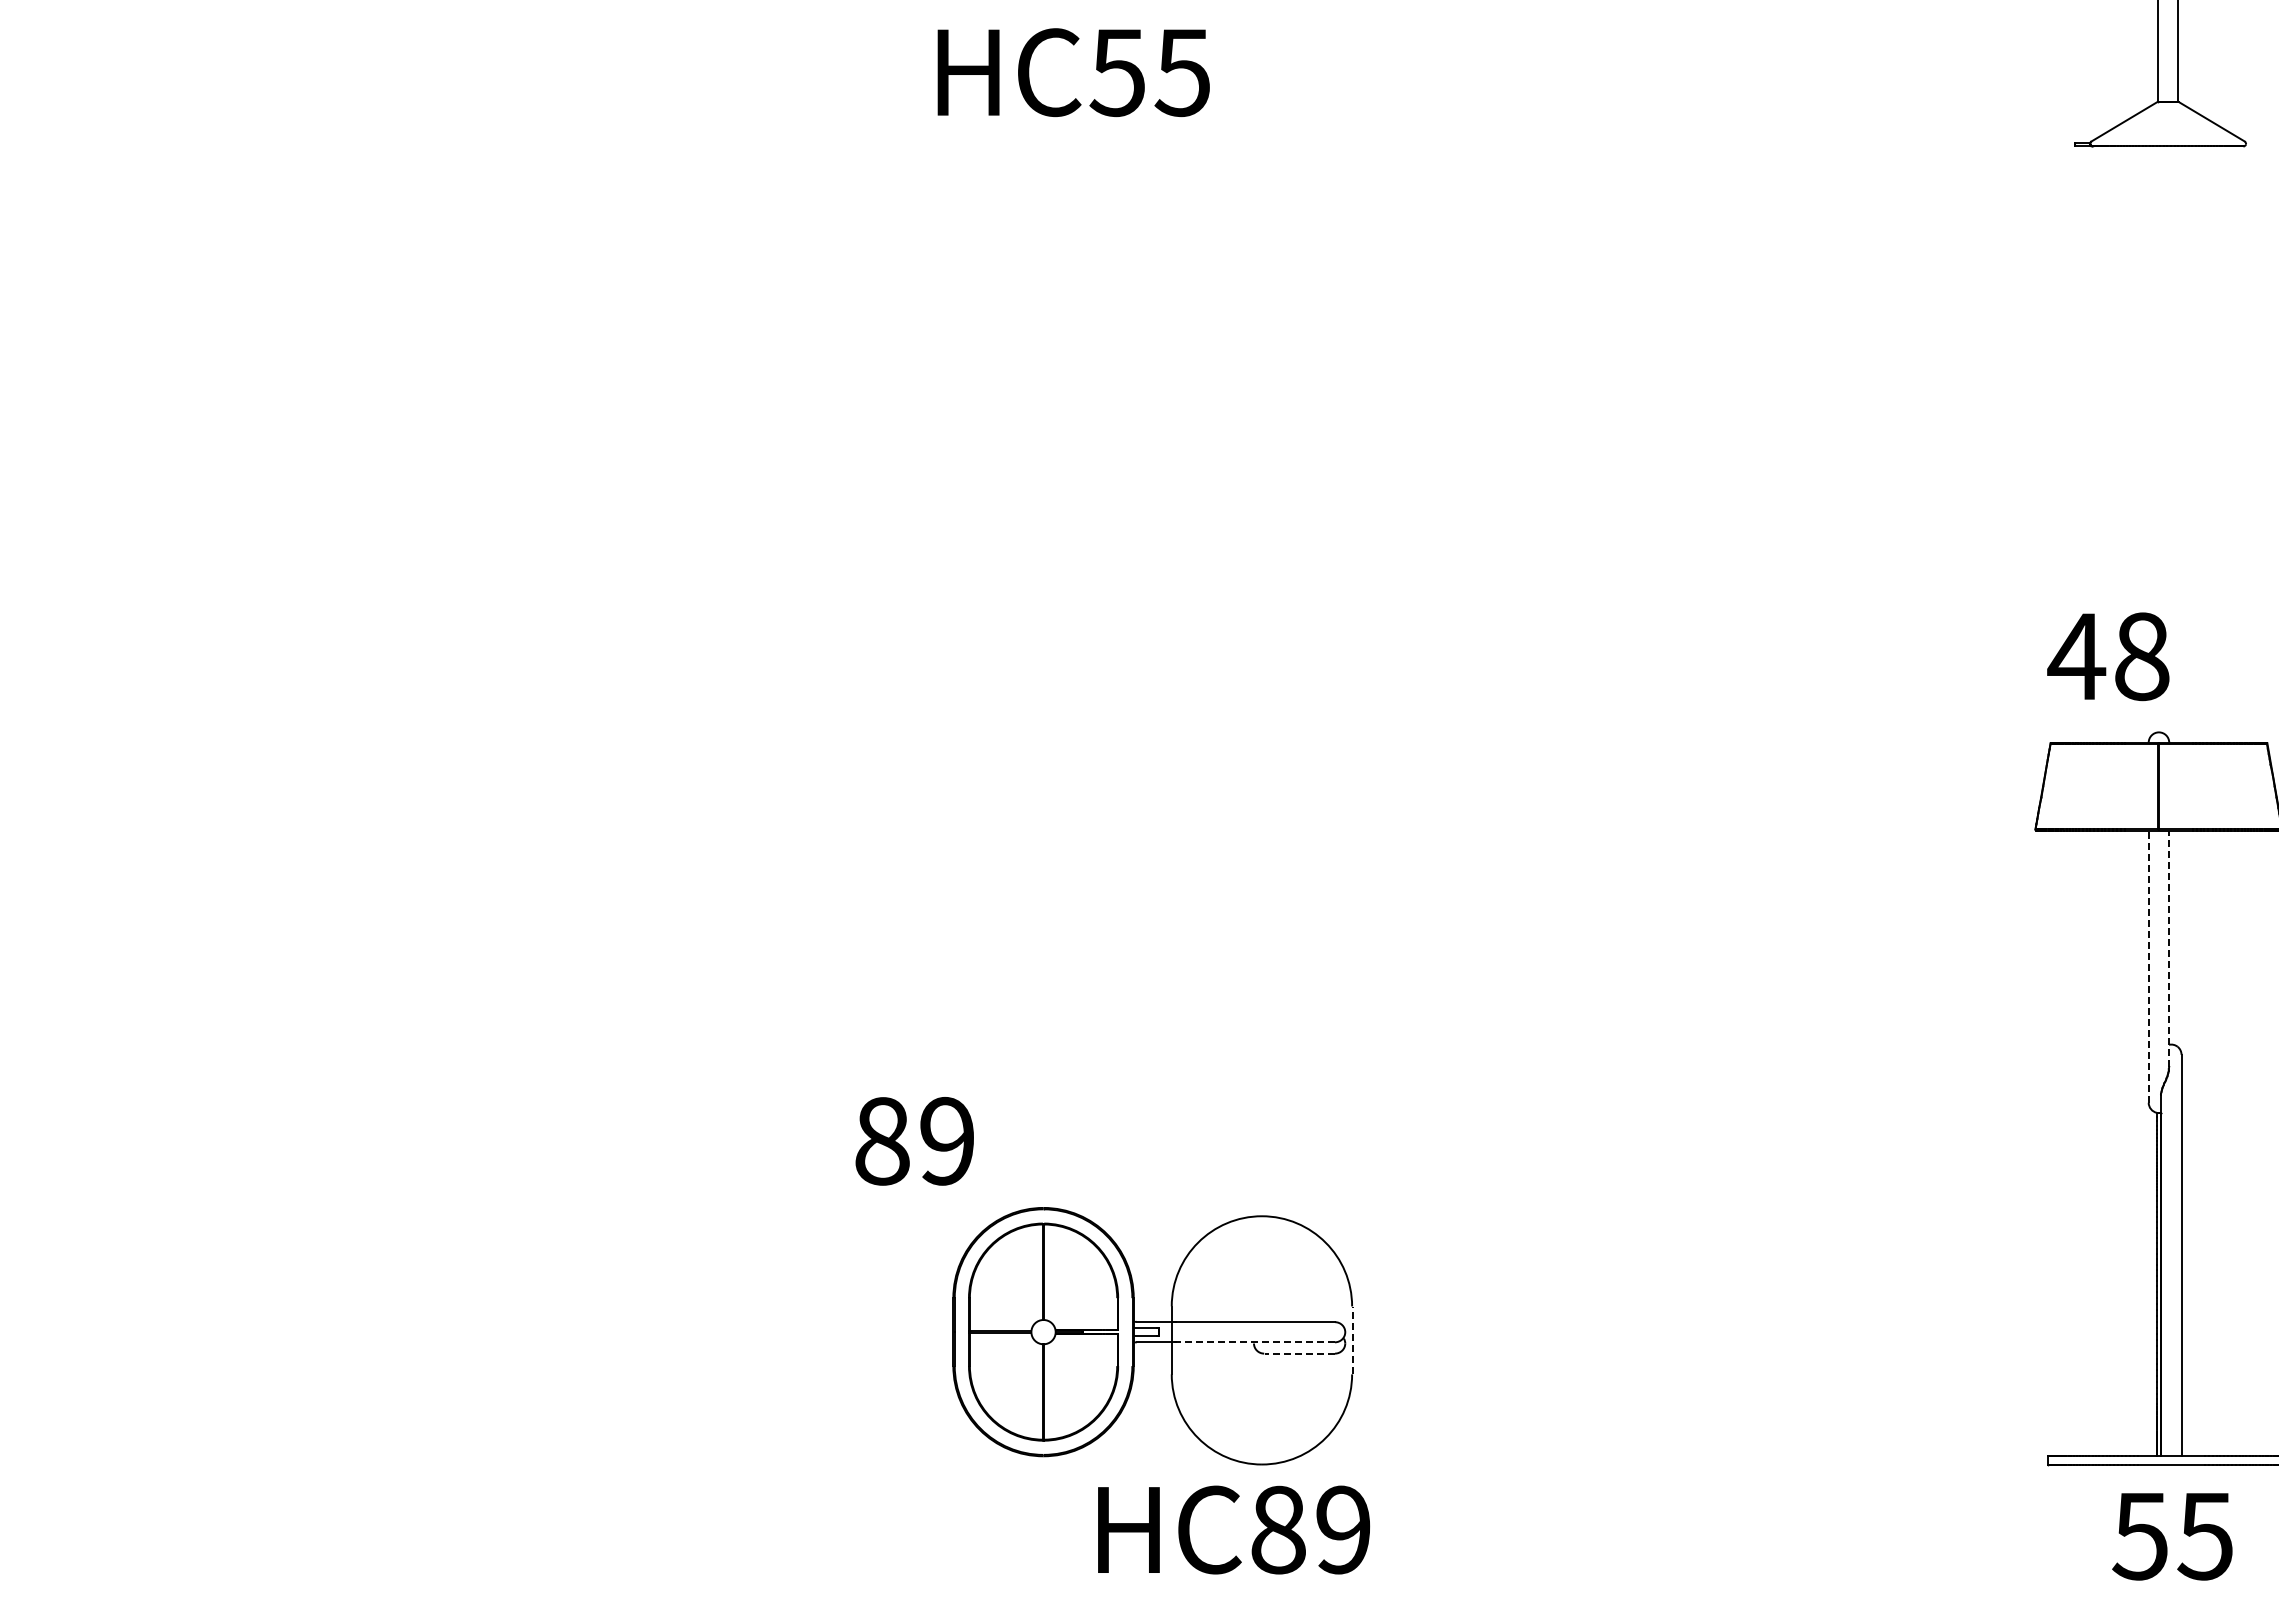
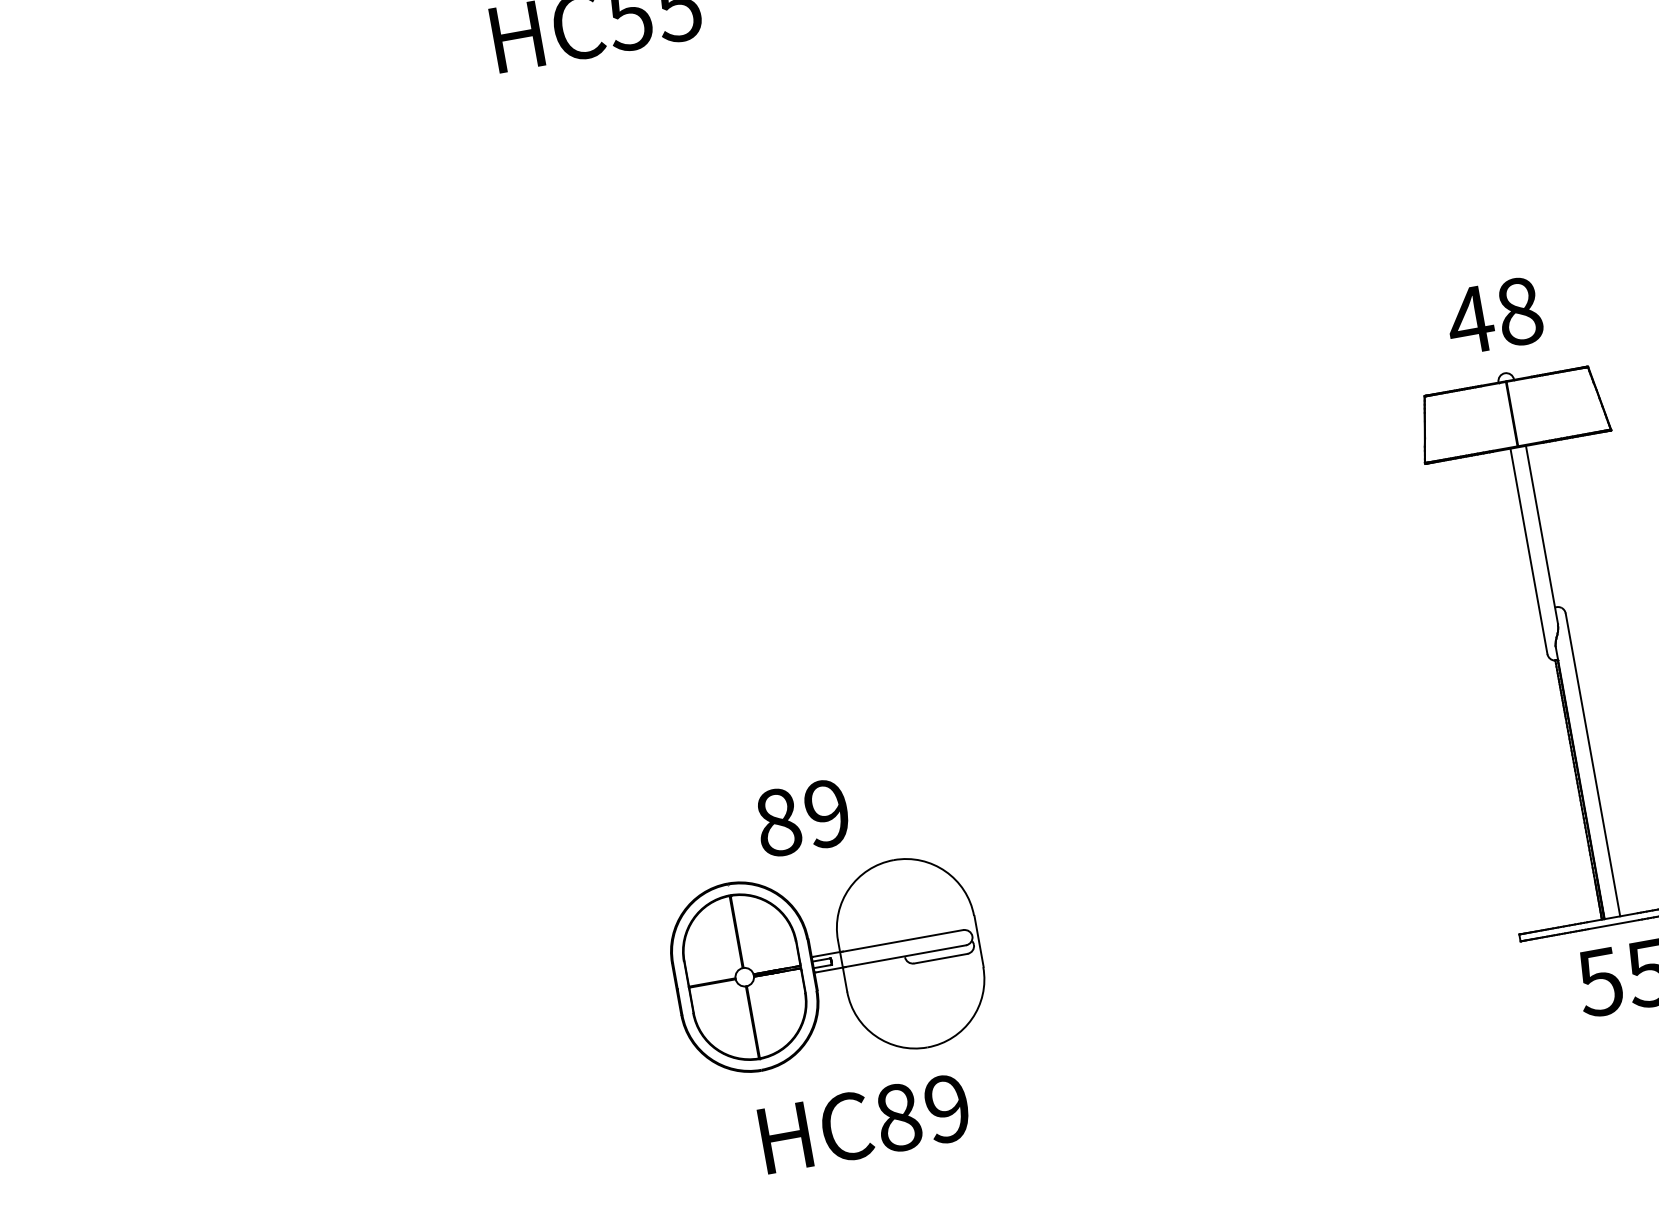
text: (2108, 656) -> (1494, 316), moved
line: (2169, 948) -> (1542, 534), dashed -> solid
line: (2148, 966) -> (1528, 551), dashed -> solid
text: (914, 1141) -> (802, 818), moved
line: (1352, 1340) -> (978, 941), dashed -> solid
line: (1253, 1342) -> (904, 956), dashed -> solid
line: (1299, 1353) -> (940, 958), dashed -> solid
text: (1233, 1529) -> (864, 1123), moved

